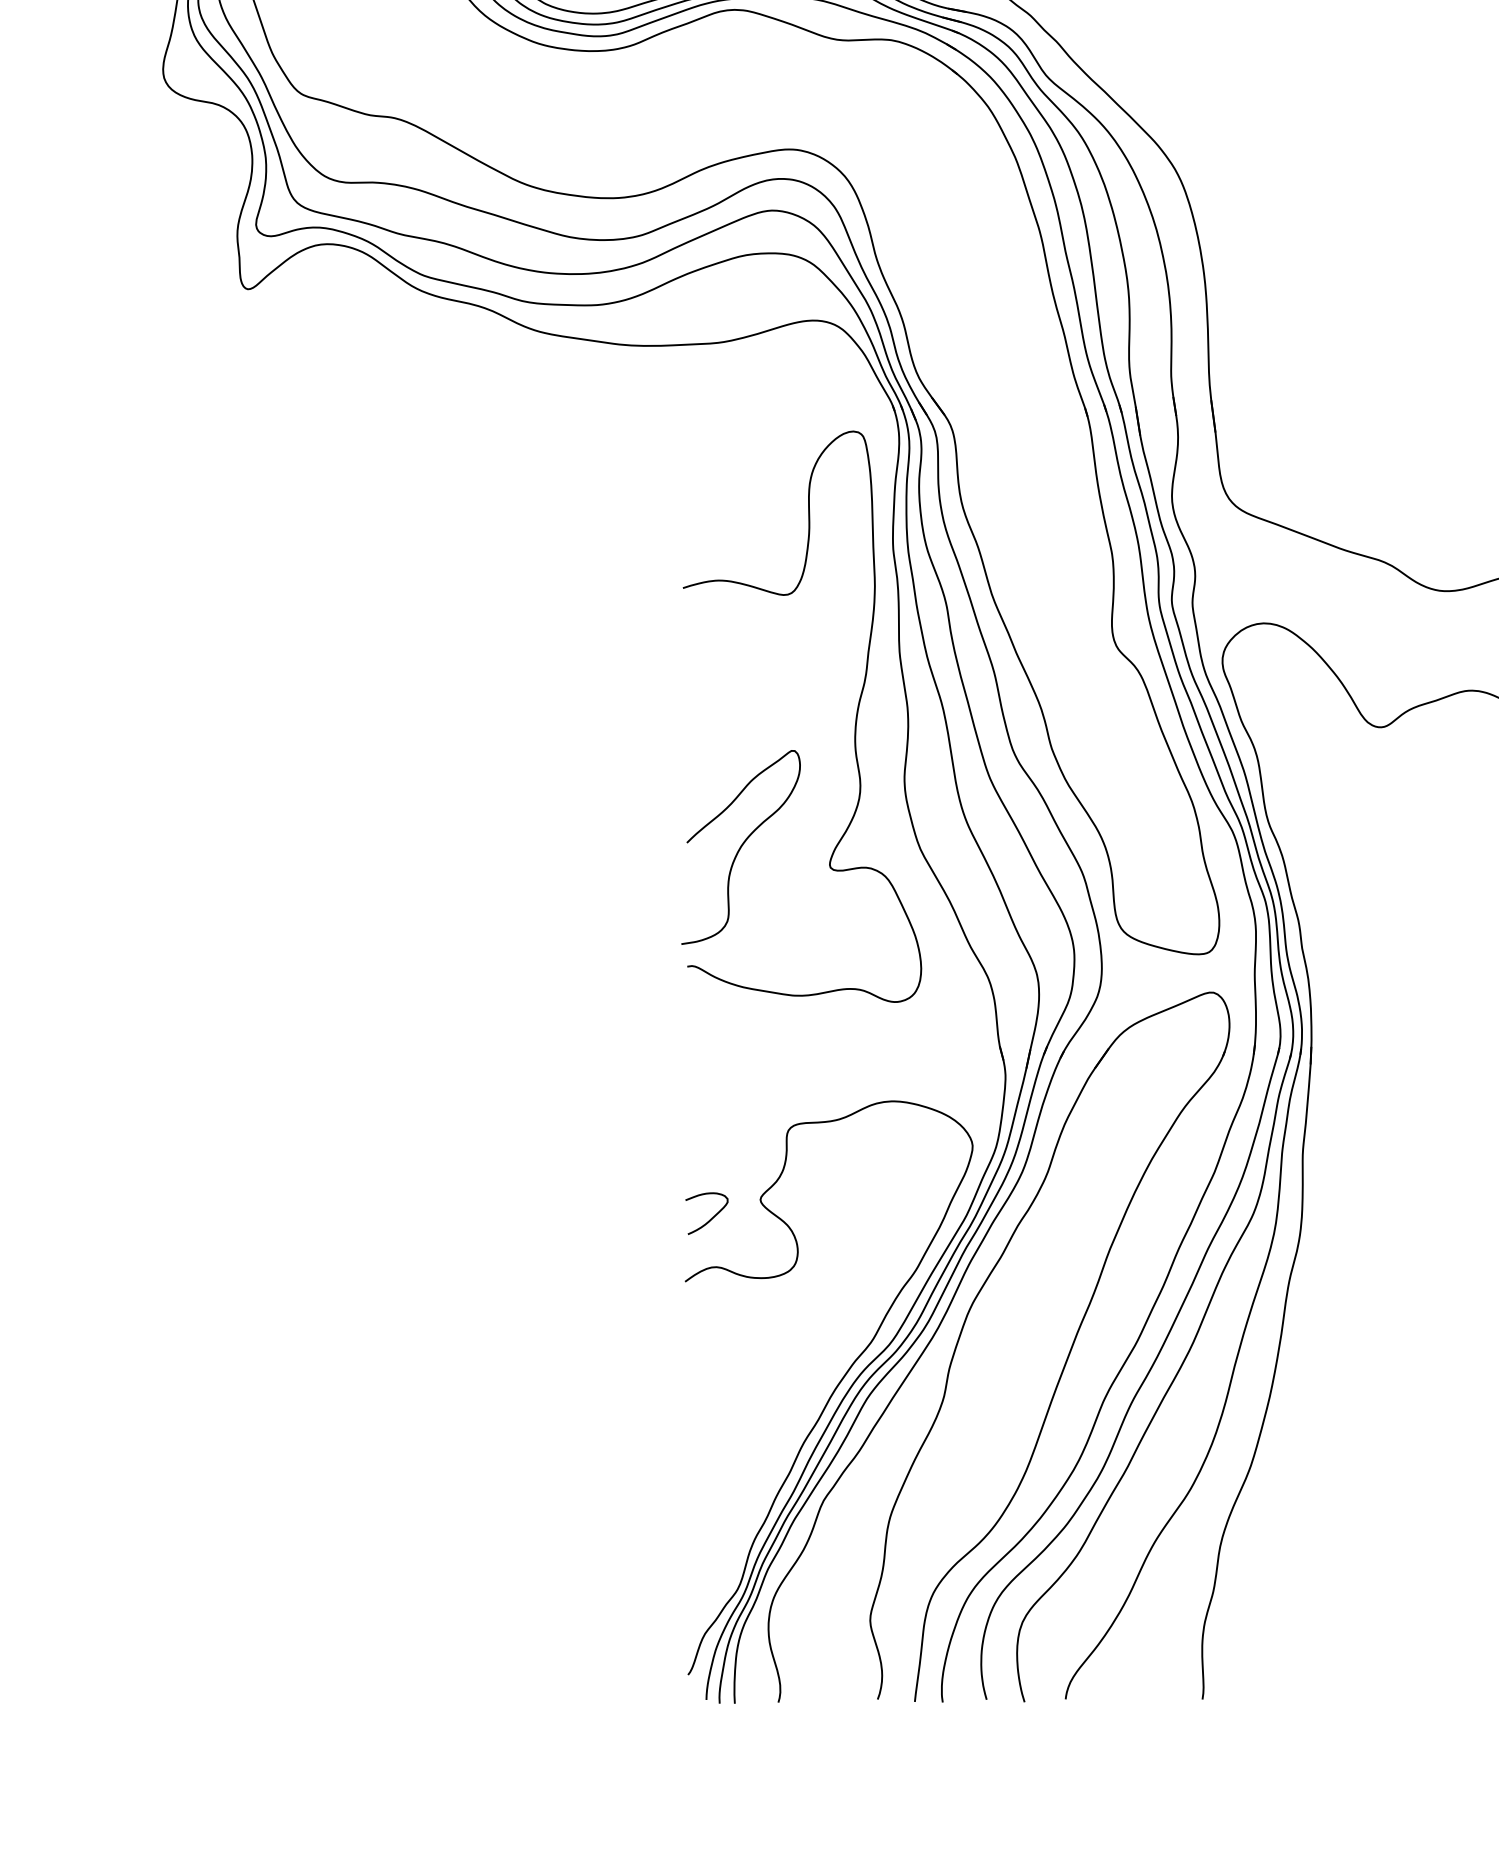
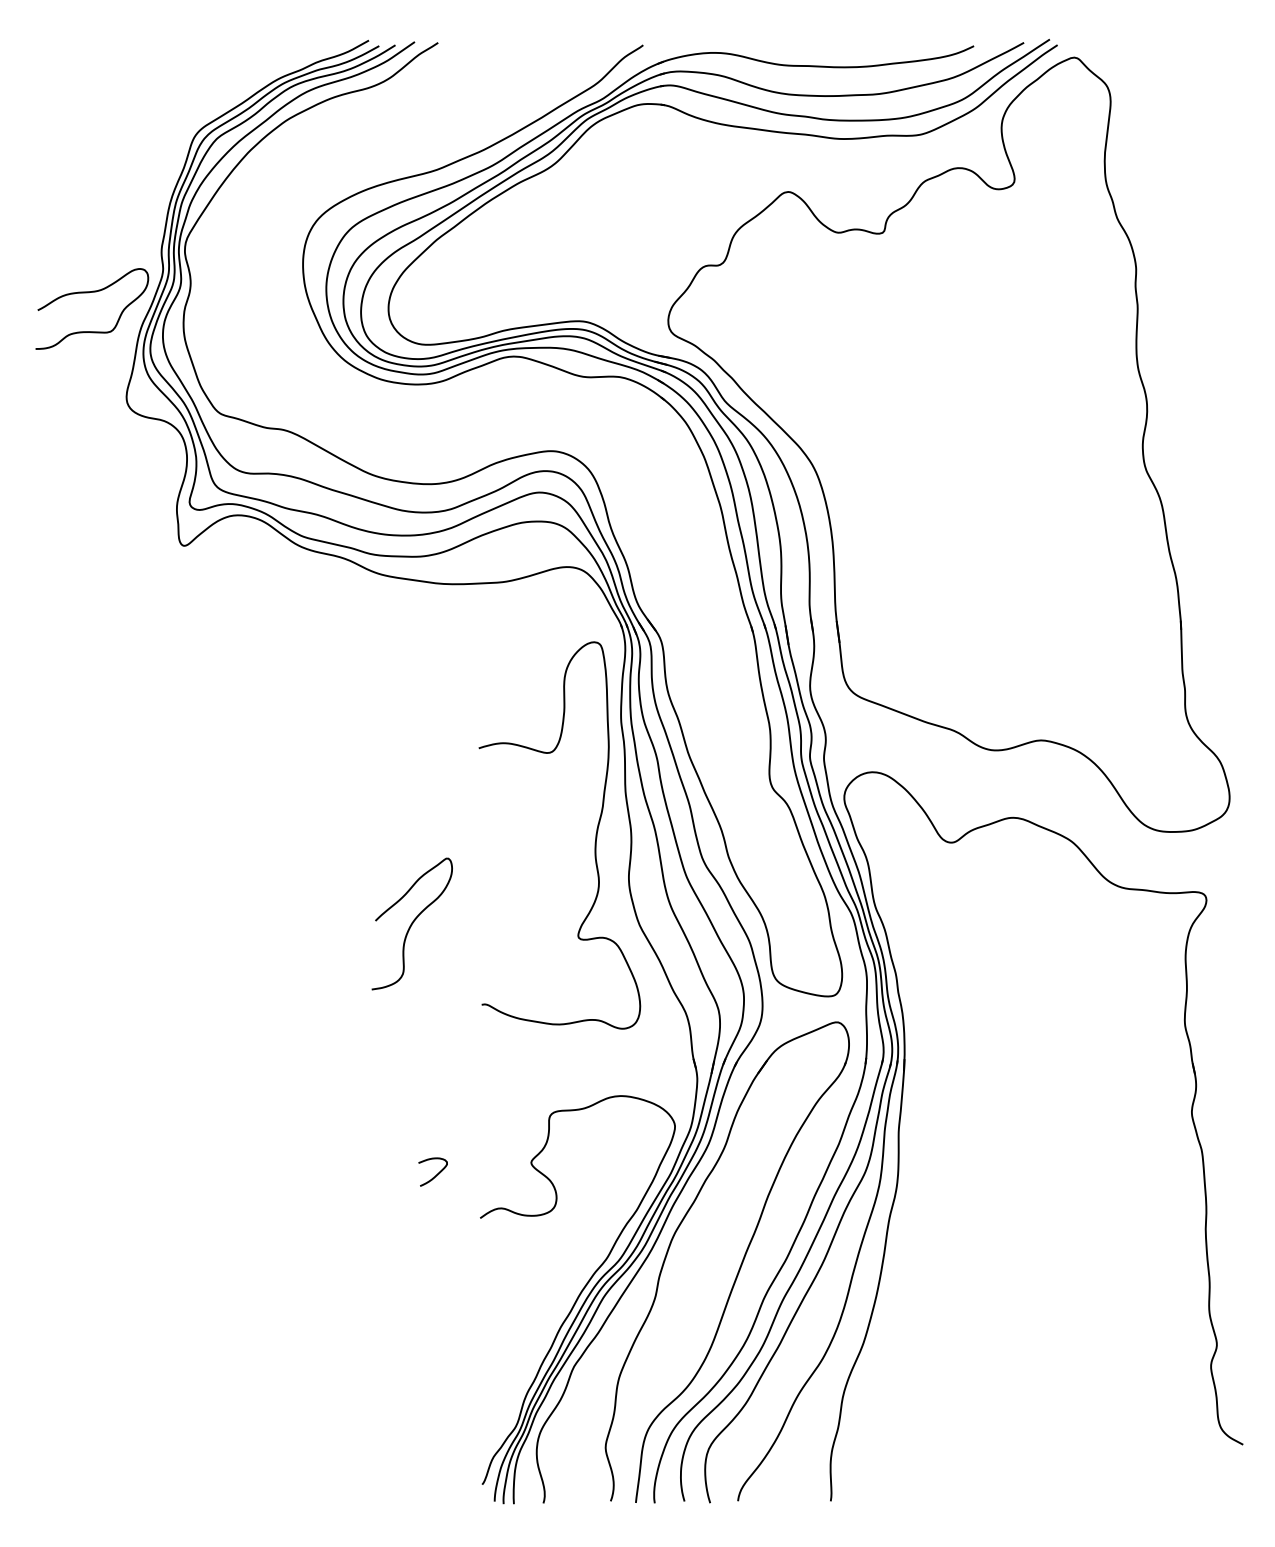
curve: (740, 846) -> (411, 923), moved
curve: (712, 1217) -> (436, 1174), moved

